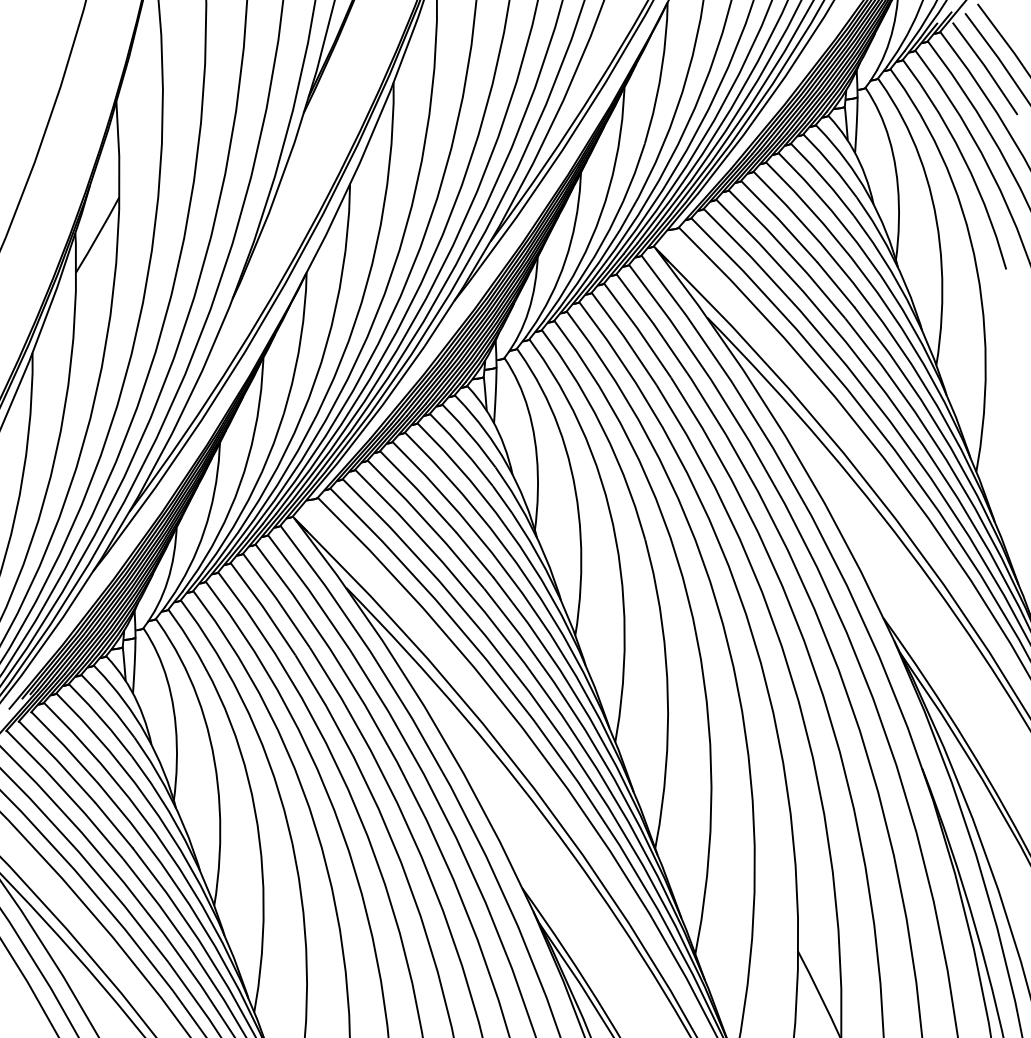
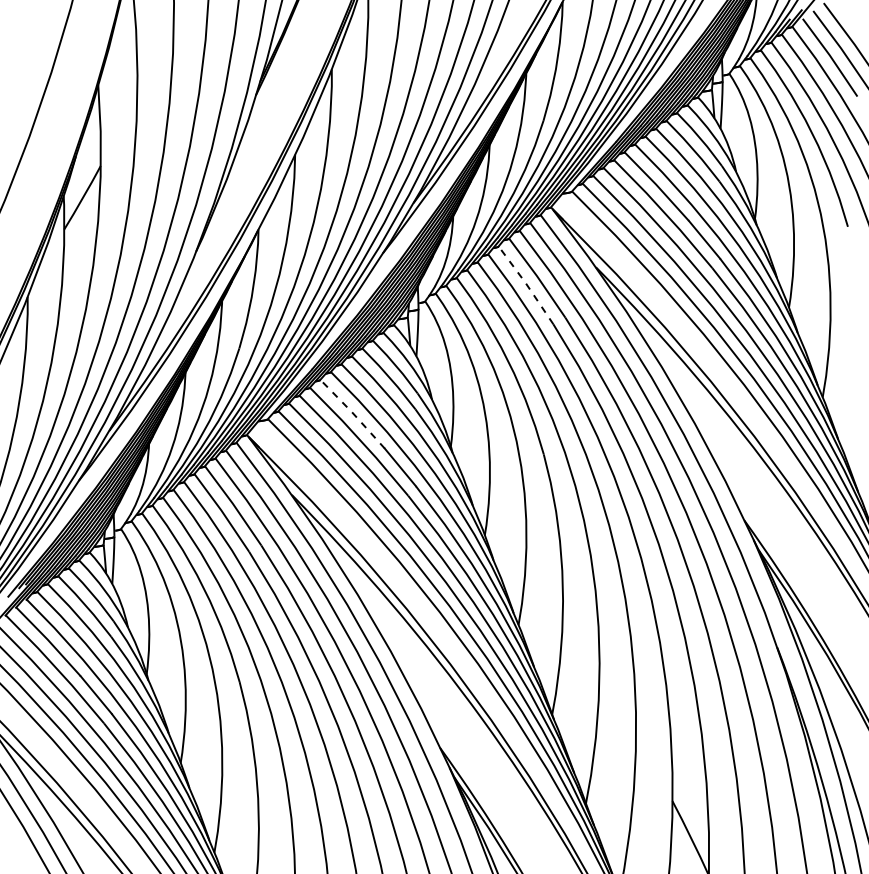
line: (624, 337) -> (526, 284), solid -> dashed
line: (418, 490) -> (352, 412), solid -> dashed

